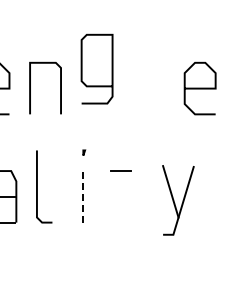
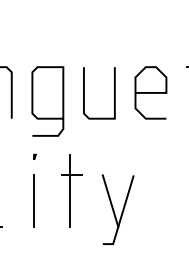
curve: (82, 68) -> (33, 100), moved
line: (134, 88) -> (85, 92), added
line: (119, 186) -> (70, 190), added
line: (83, 196) -> (34, 200), dashed -> solid
part: (178, 200) -> (118, 209), moved

